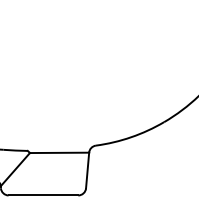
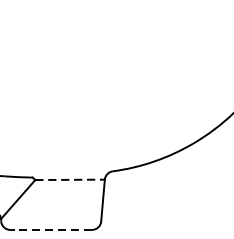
line: (59, 152) -> (69, 179), solid -> dashed
line: (43, 195) -> (51, 229), solid -> dashed

